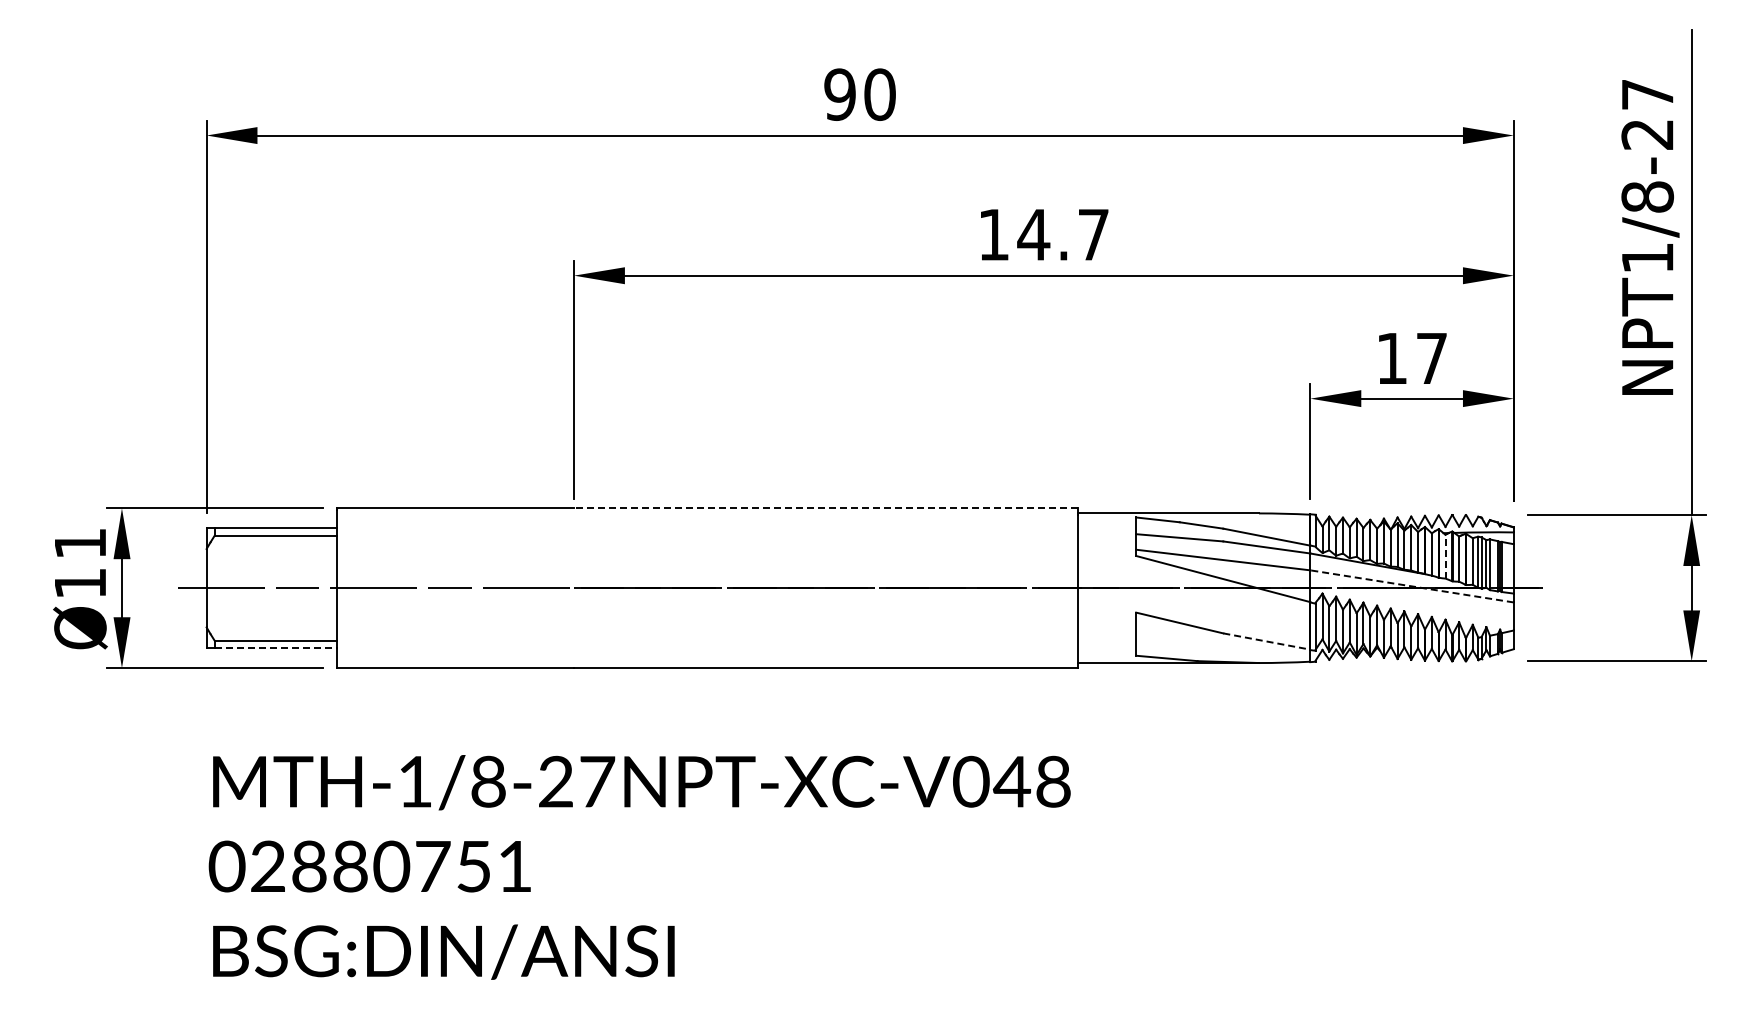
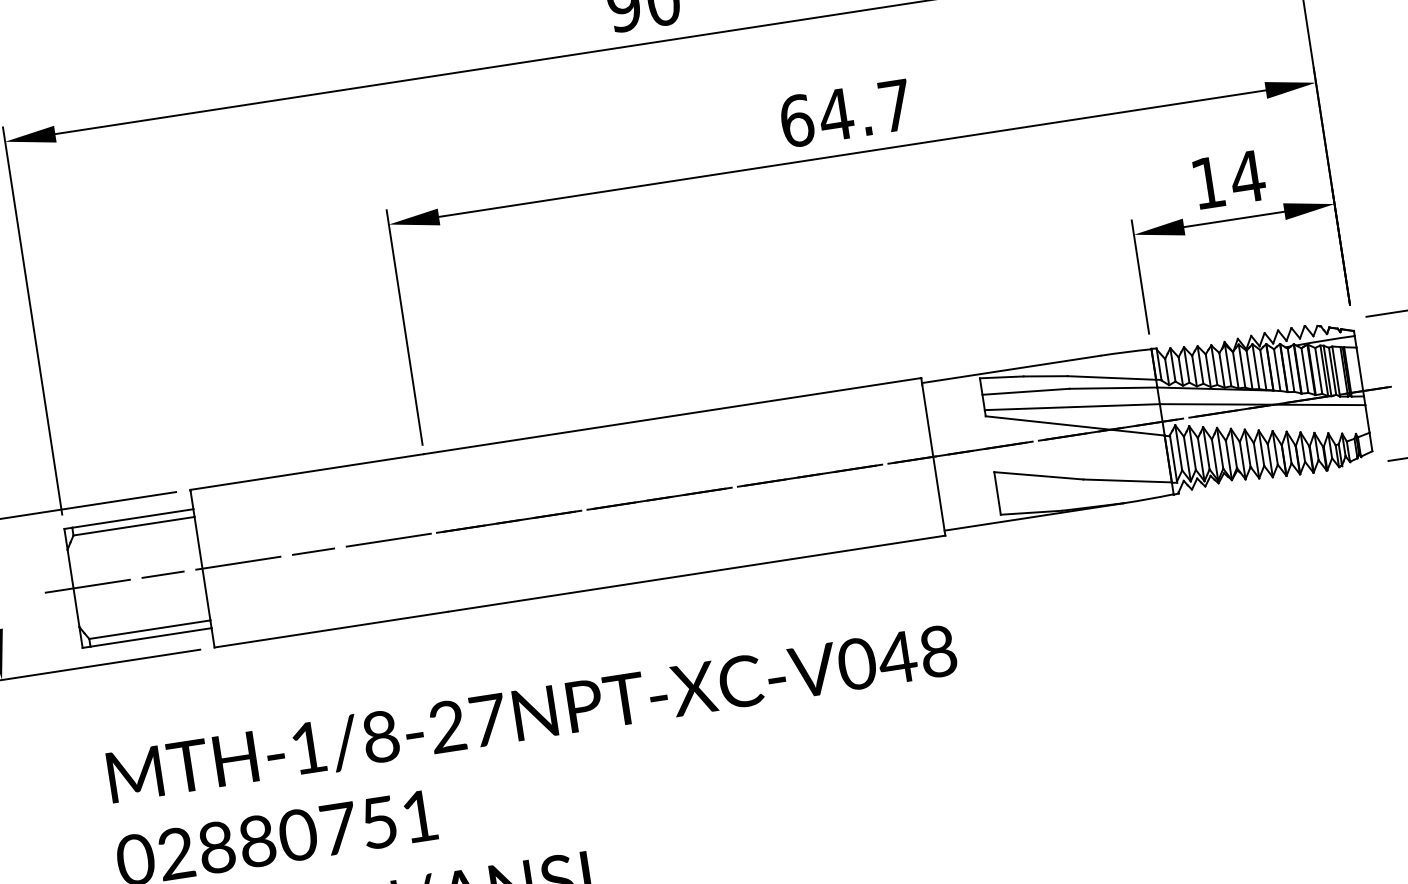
text: (994, 234) -> (797, 120), 14.7 -> 64.7
text: (1431, 358) -> (1247, 176), 17 -> 14
line: (826, 508) -> (673, 416), dashed -> solid
line: (1445, 556) -> (1291, 370), dashed -> solid
line: (1412, 586) -> (1262, 404), dashed -> solid
line: (1267, 641) -> (1128, 480), dashed -> solid
line: (276, 648) -> (151, 637), dashed -> solid

